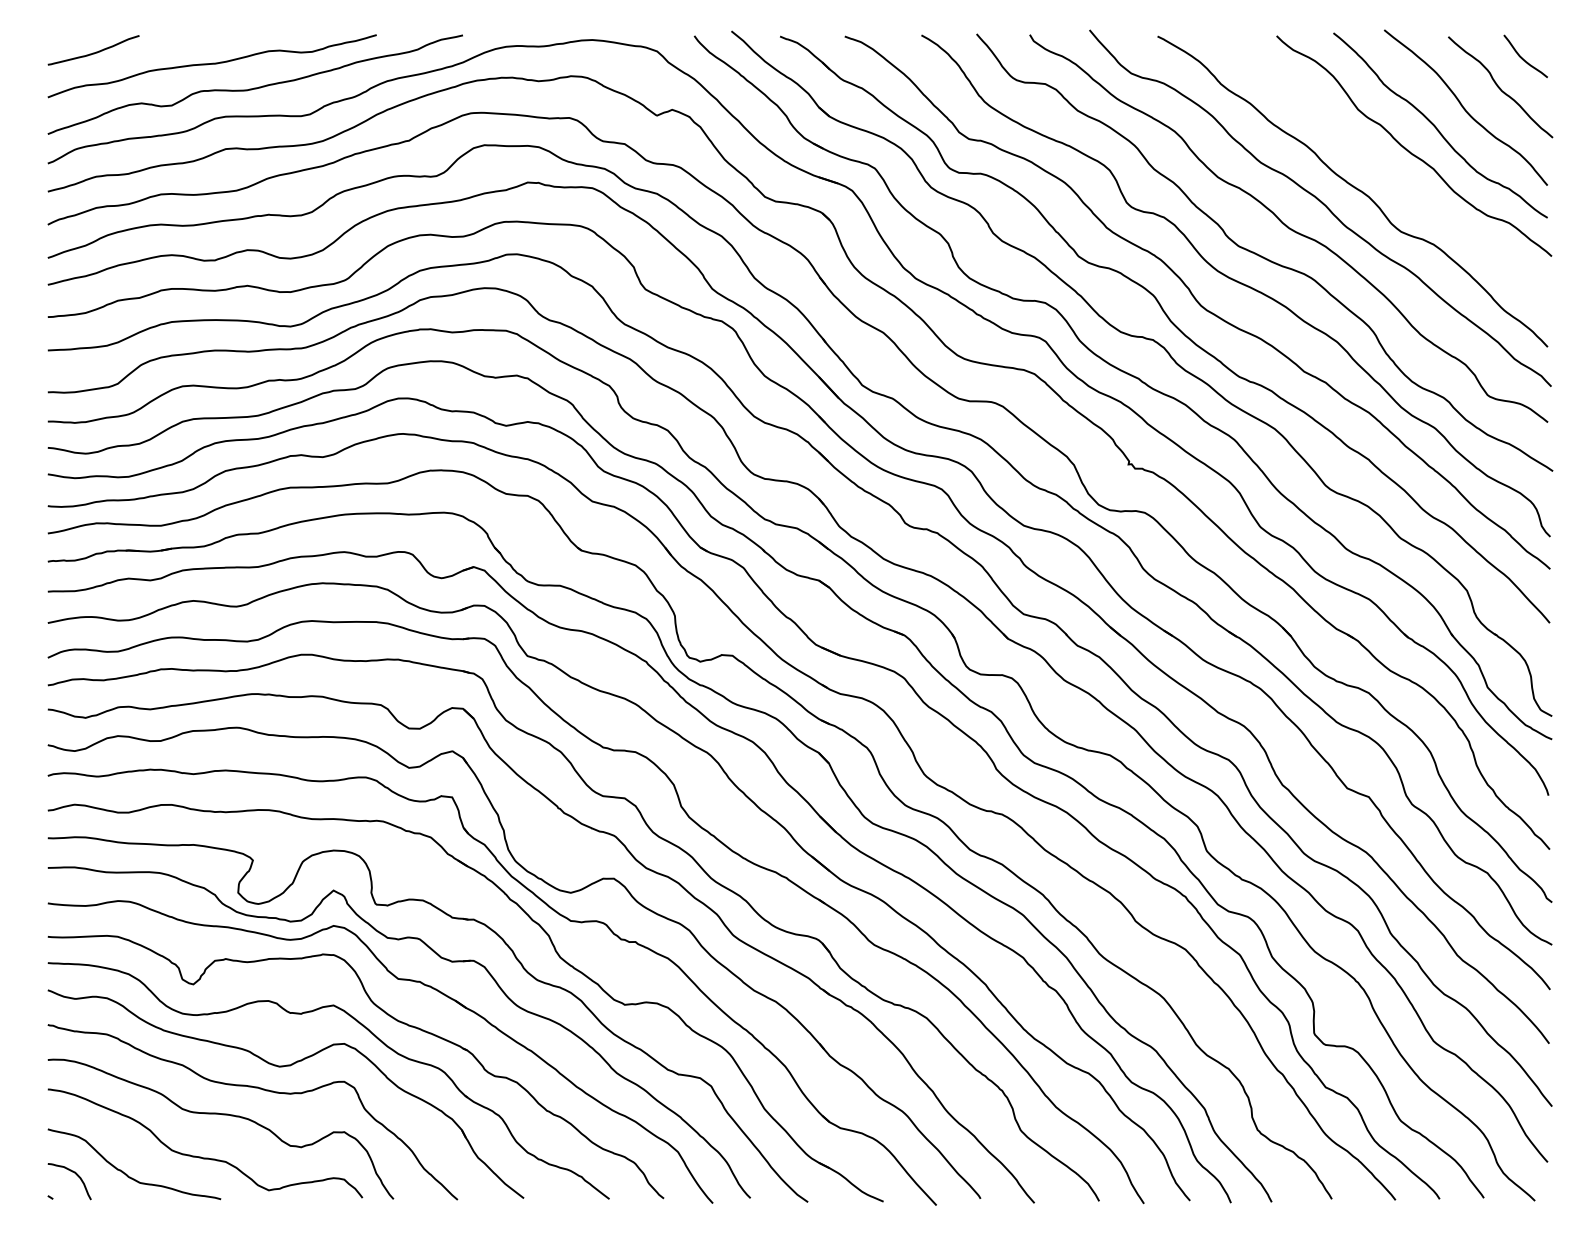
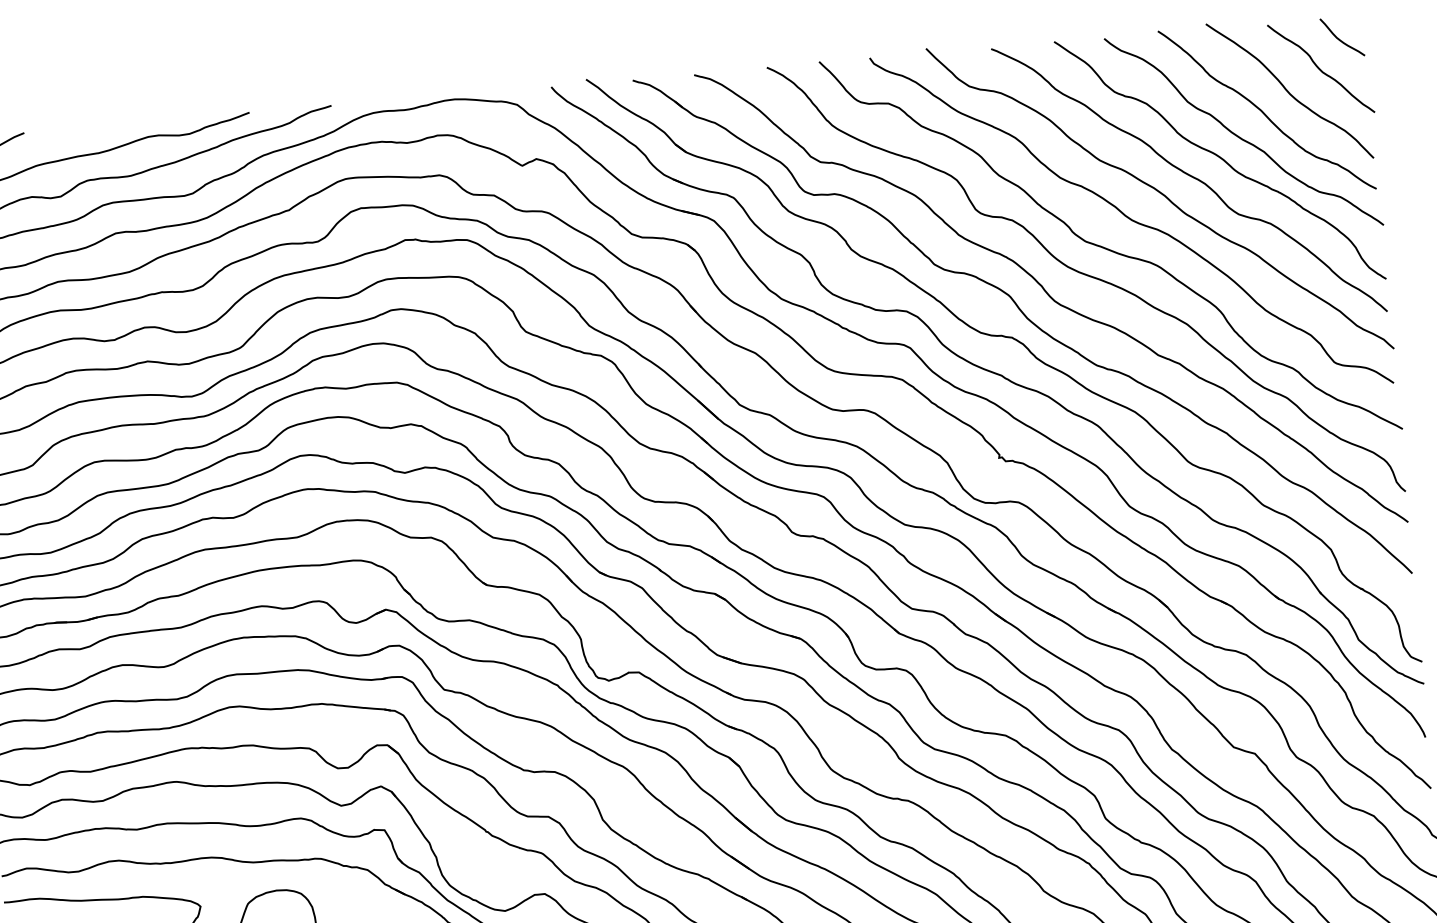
curve: (1387, 172) -> (1220, 159), added

